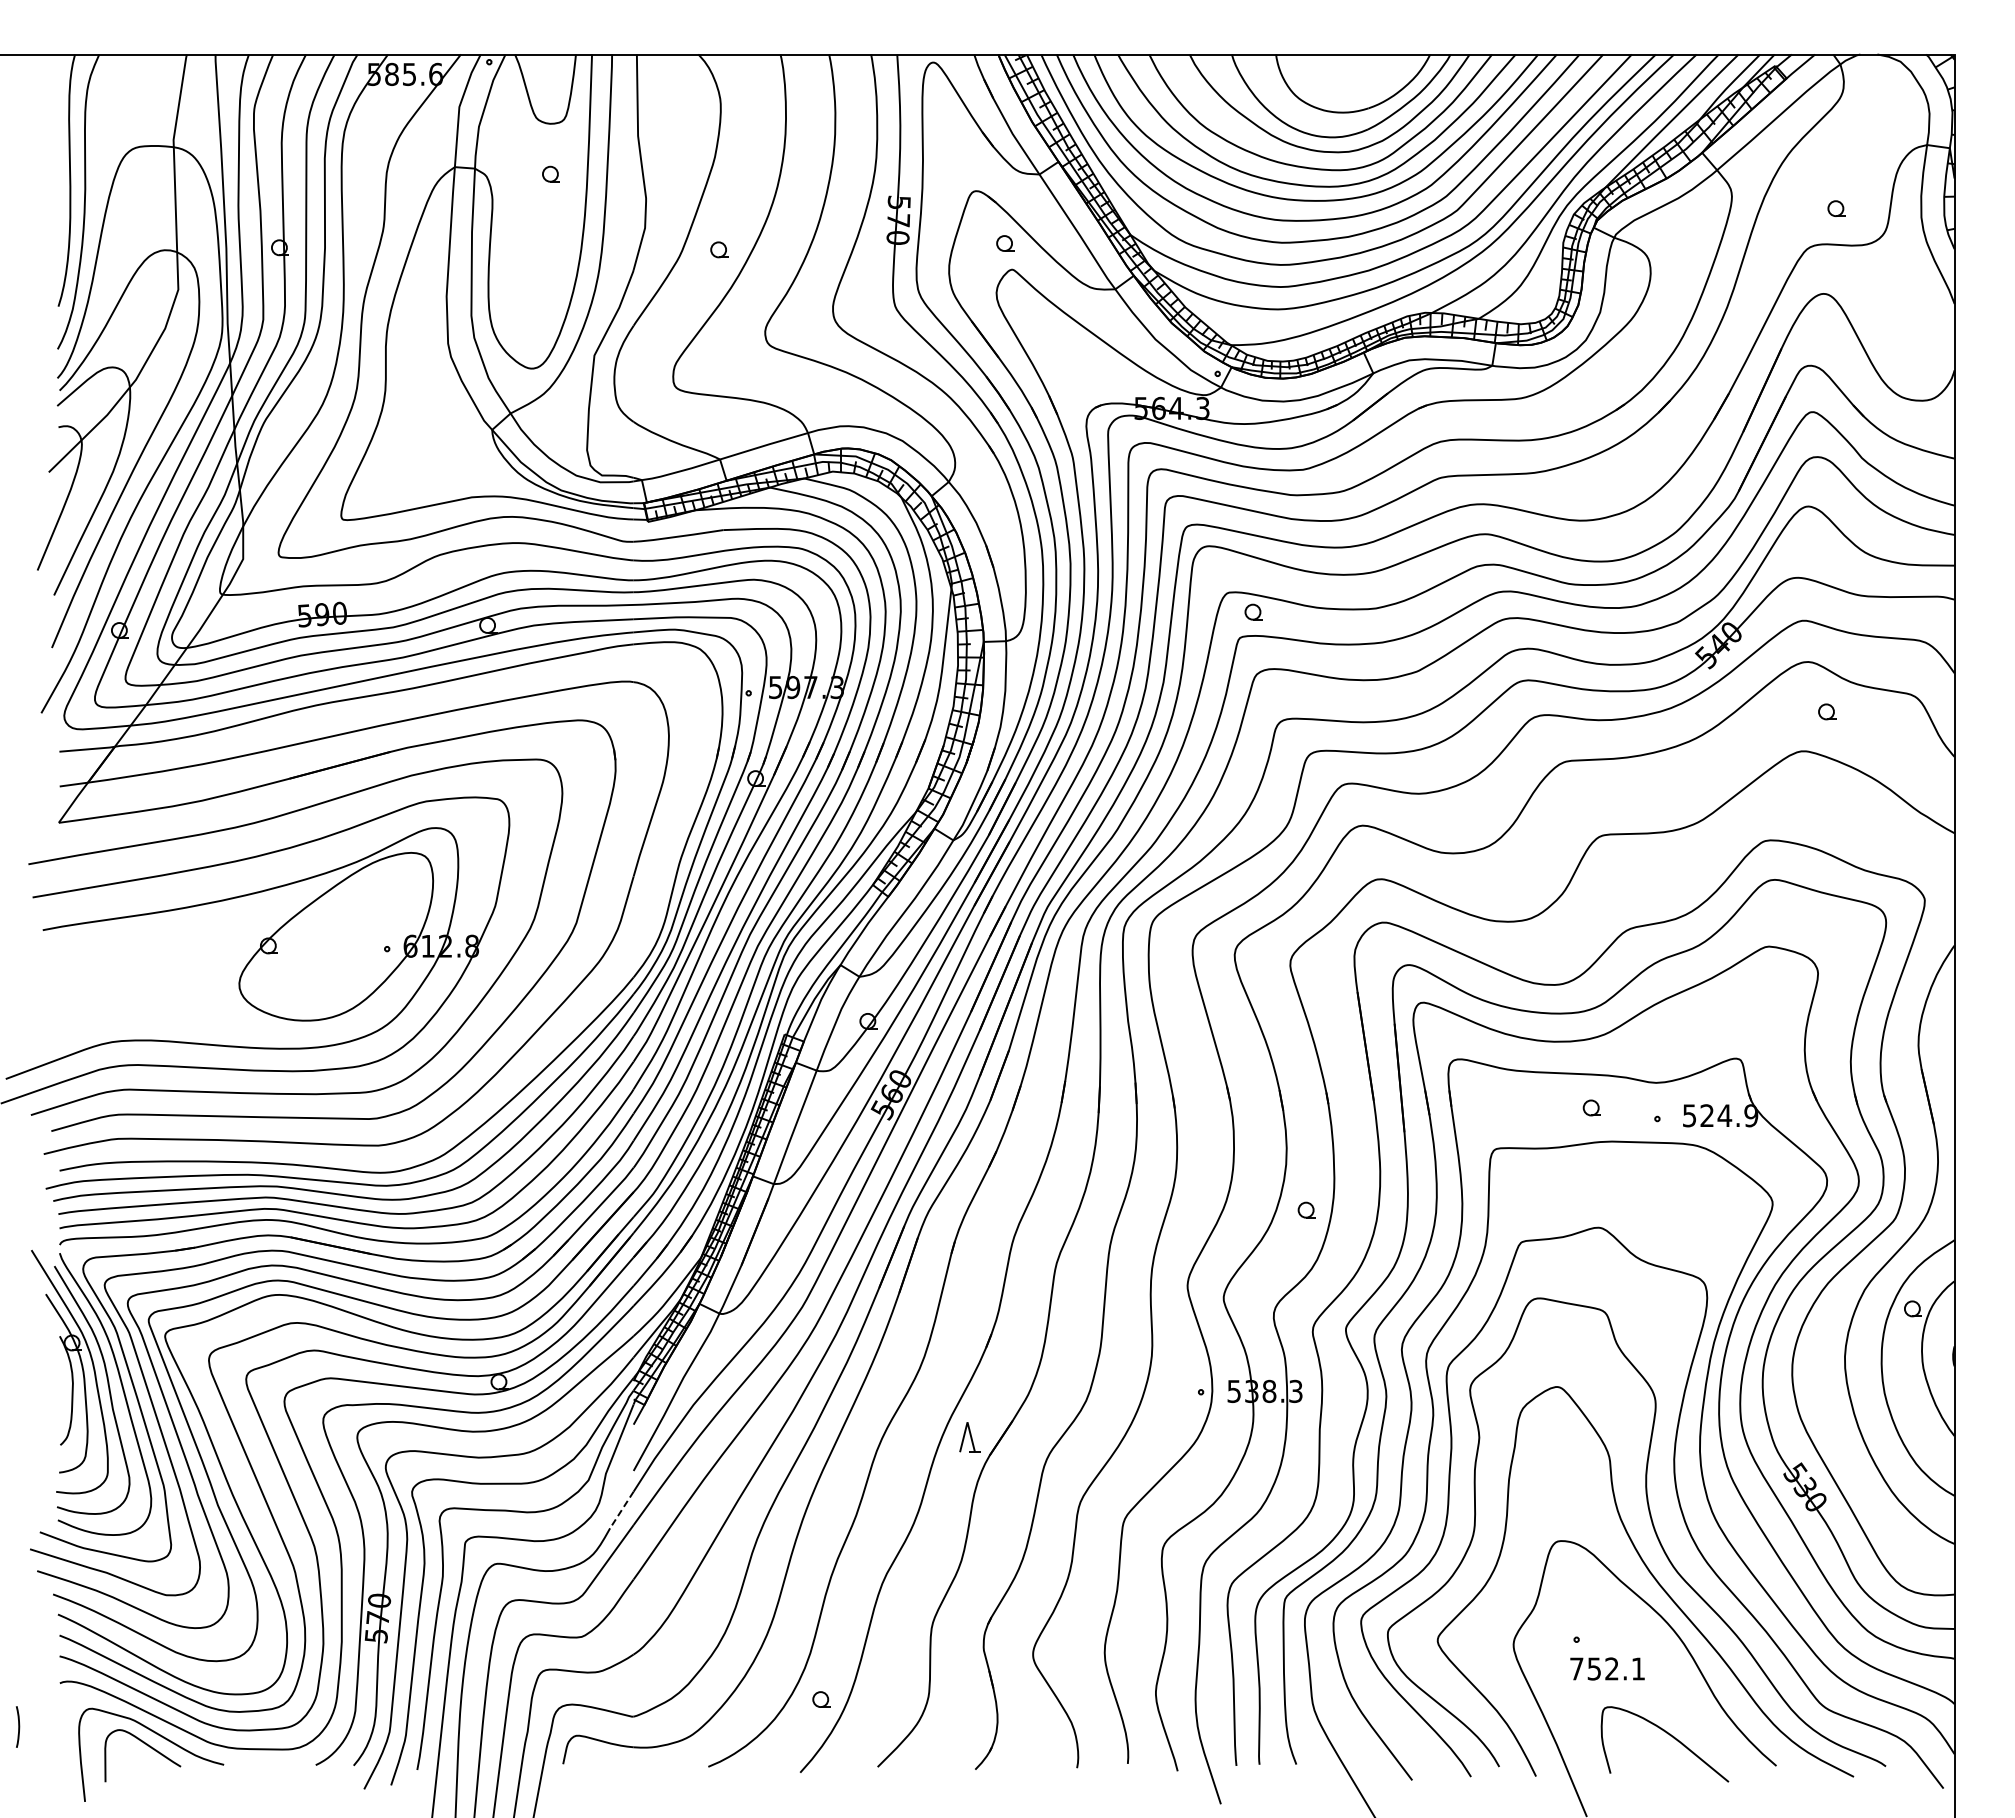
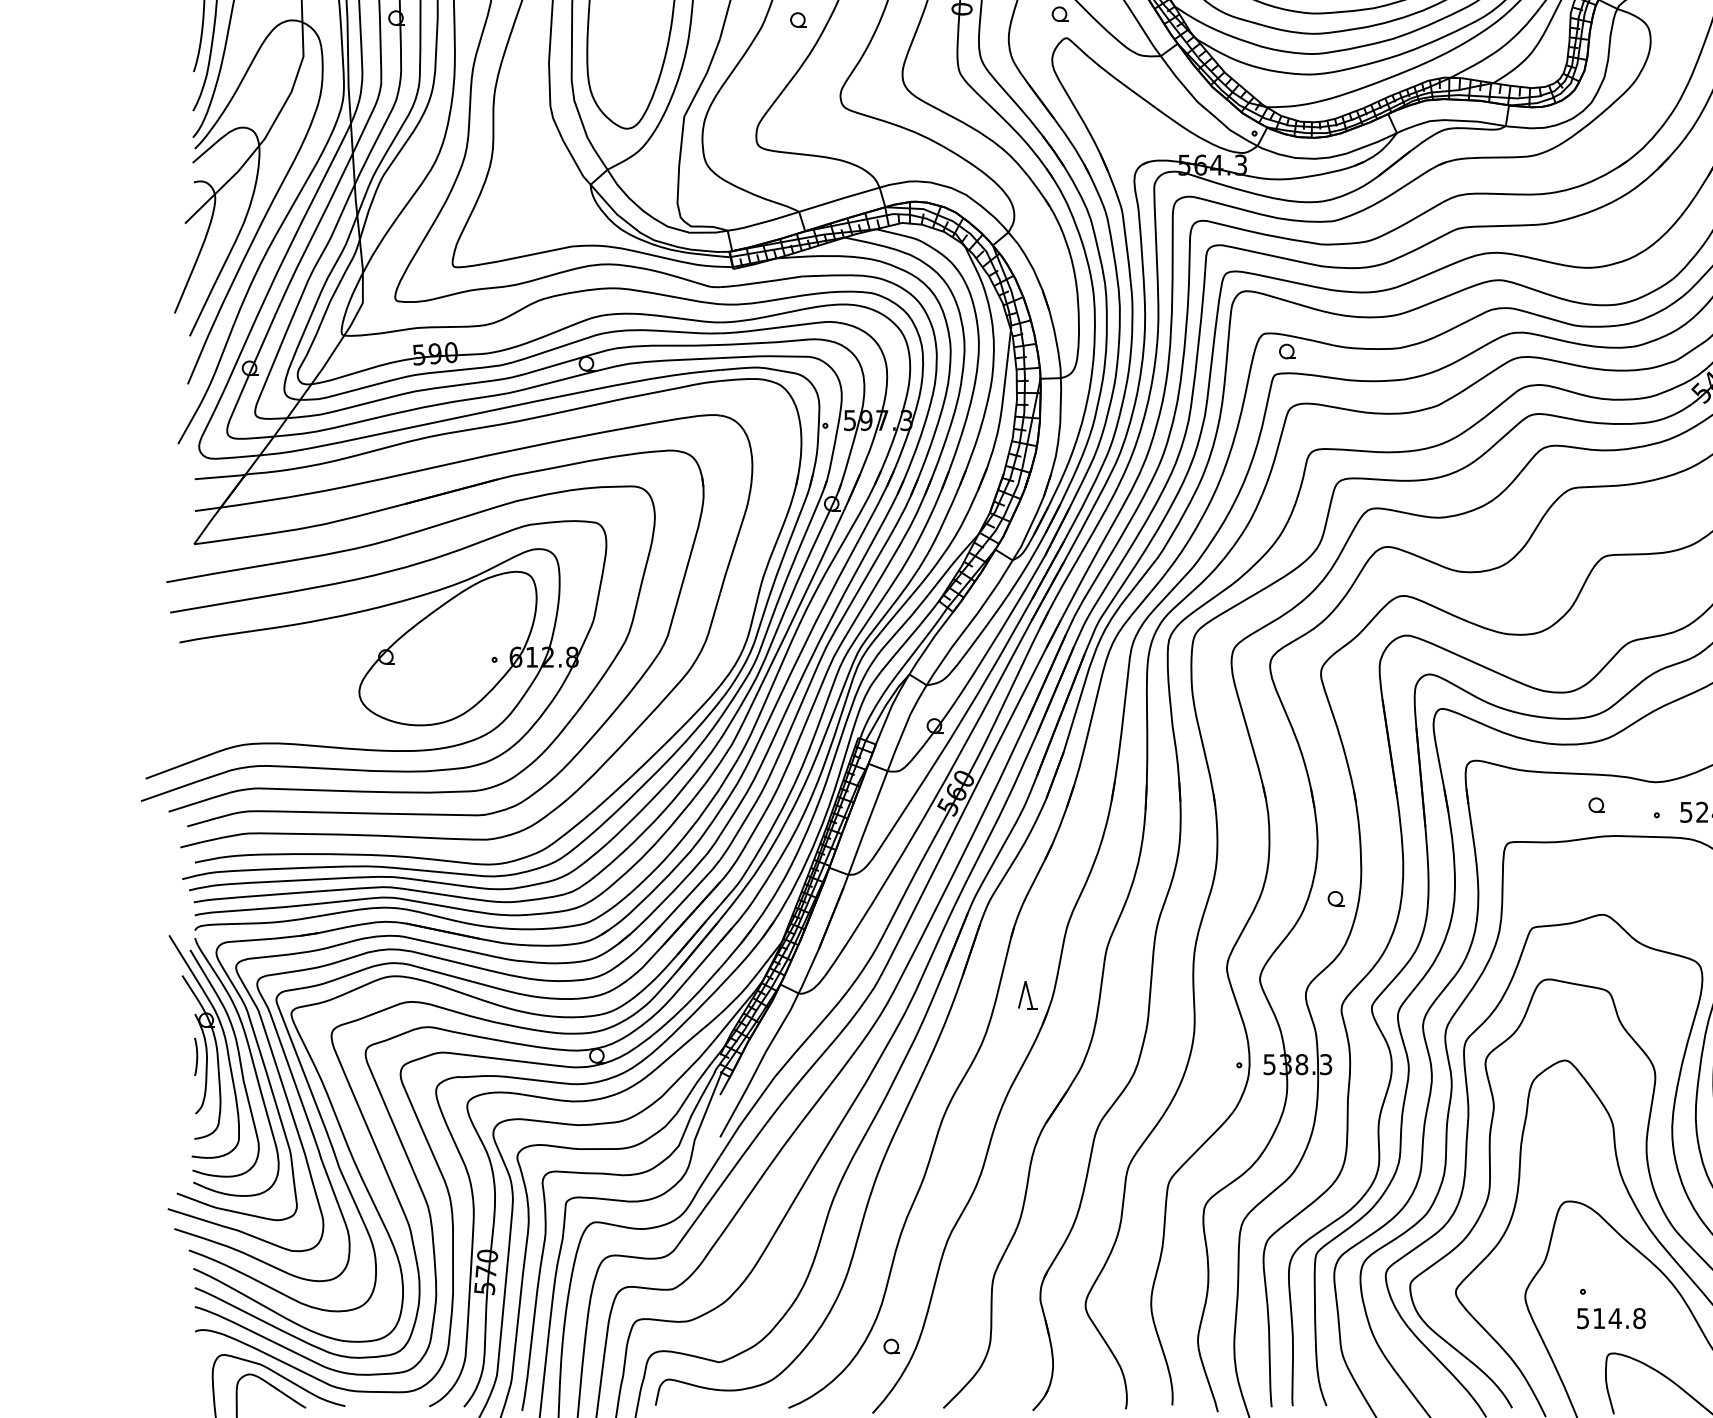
part: (969, 1437) -> (1027, 995), moved
line: (621, 1509) -> (709, 1172), dashed -> solid
text: (1607, 1668) -> (1611, 1318), 752.1 -> 514.8
curve: (18, 1726) -> (196, 1056), moved

